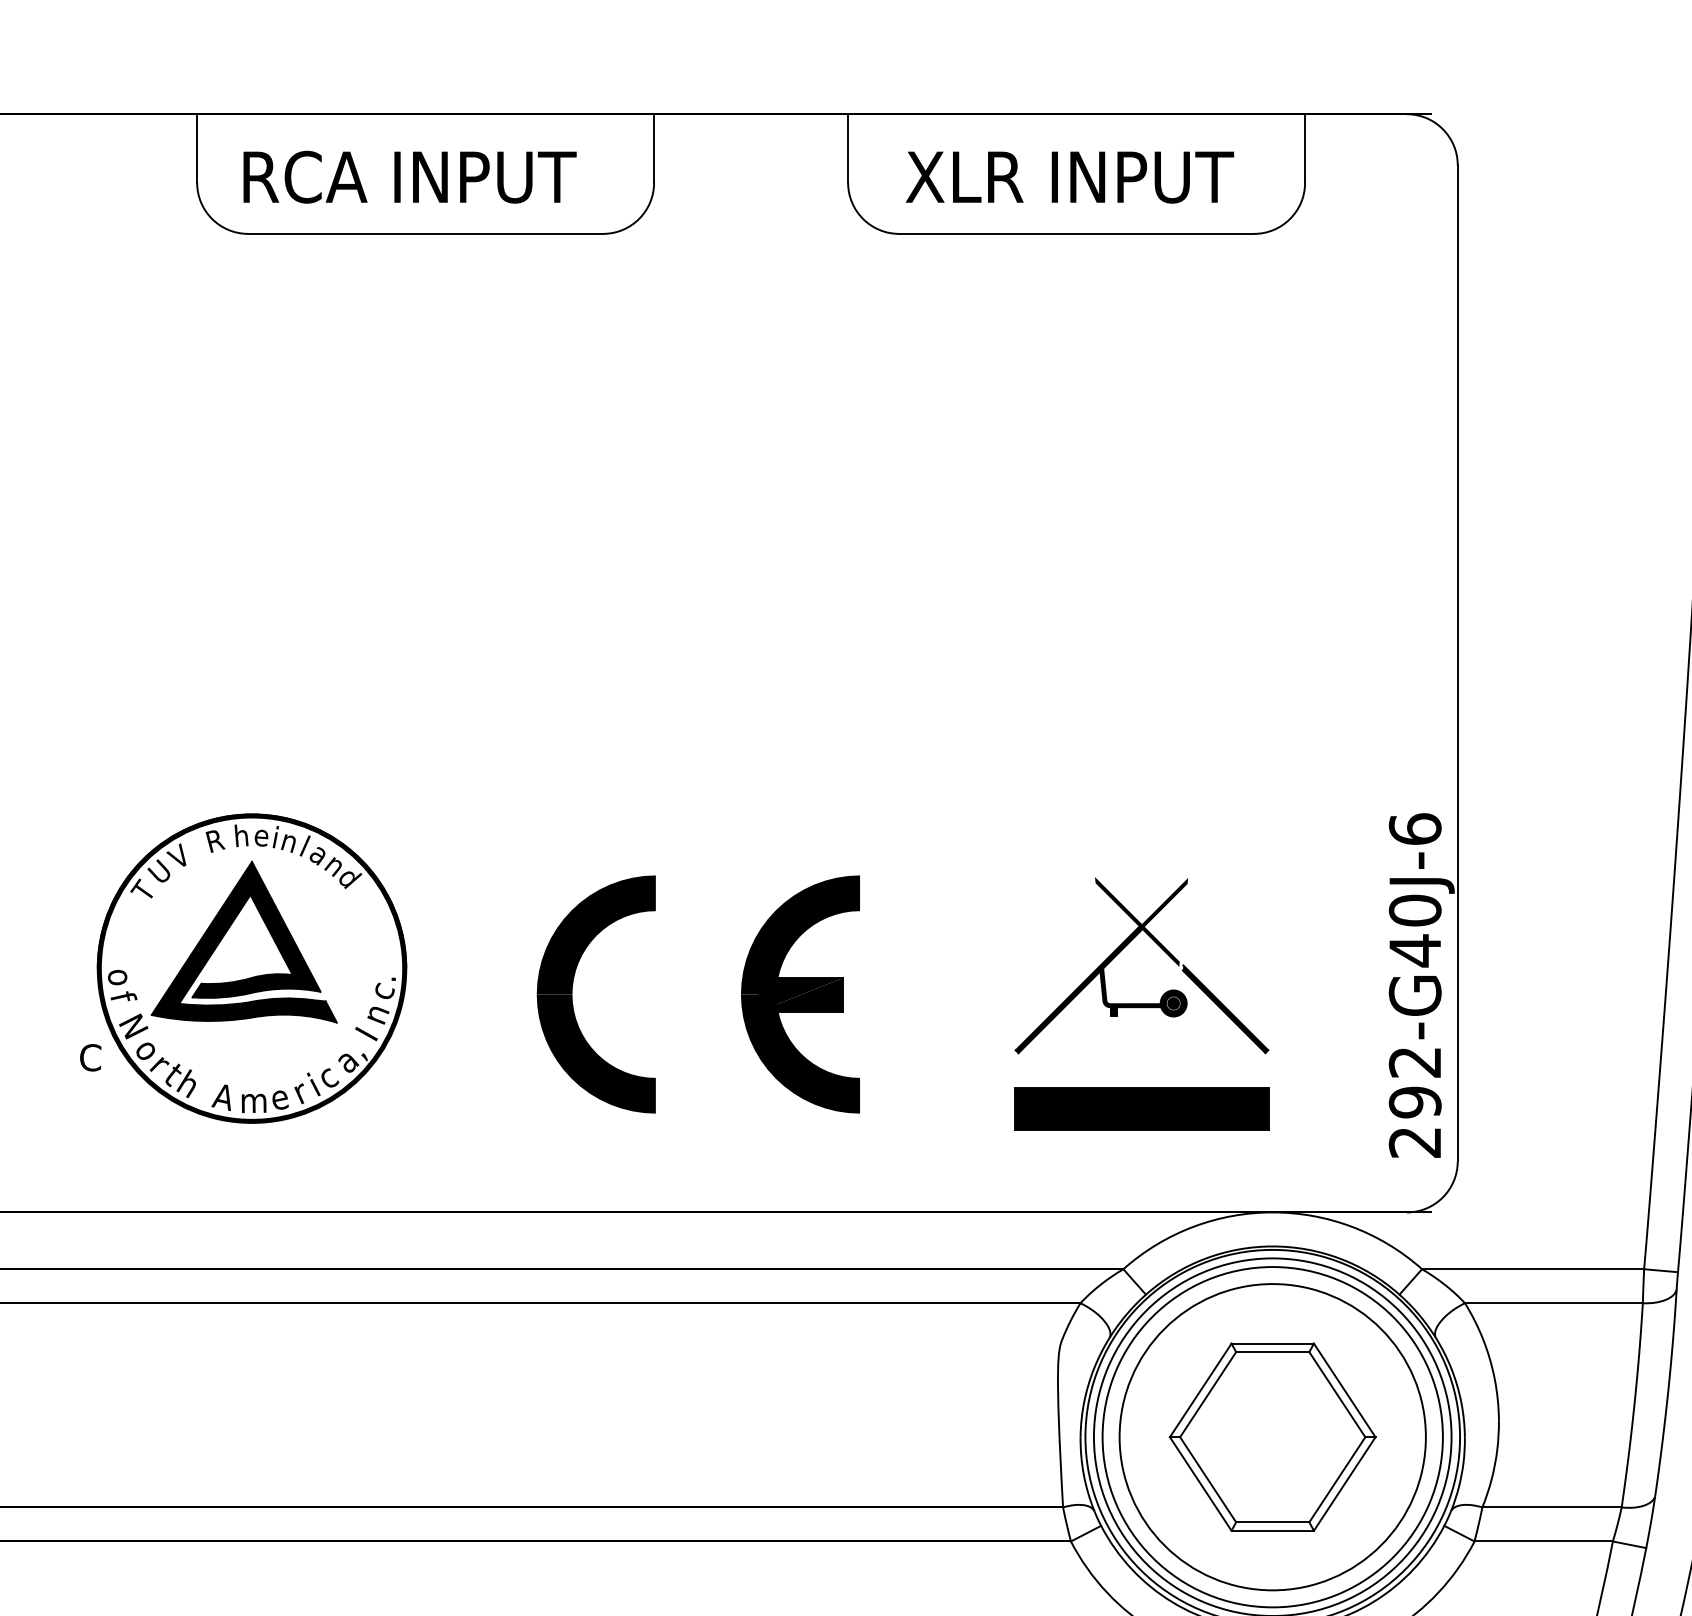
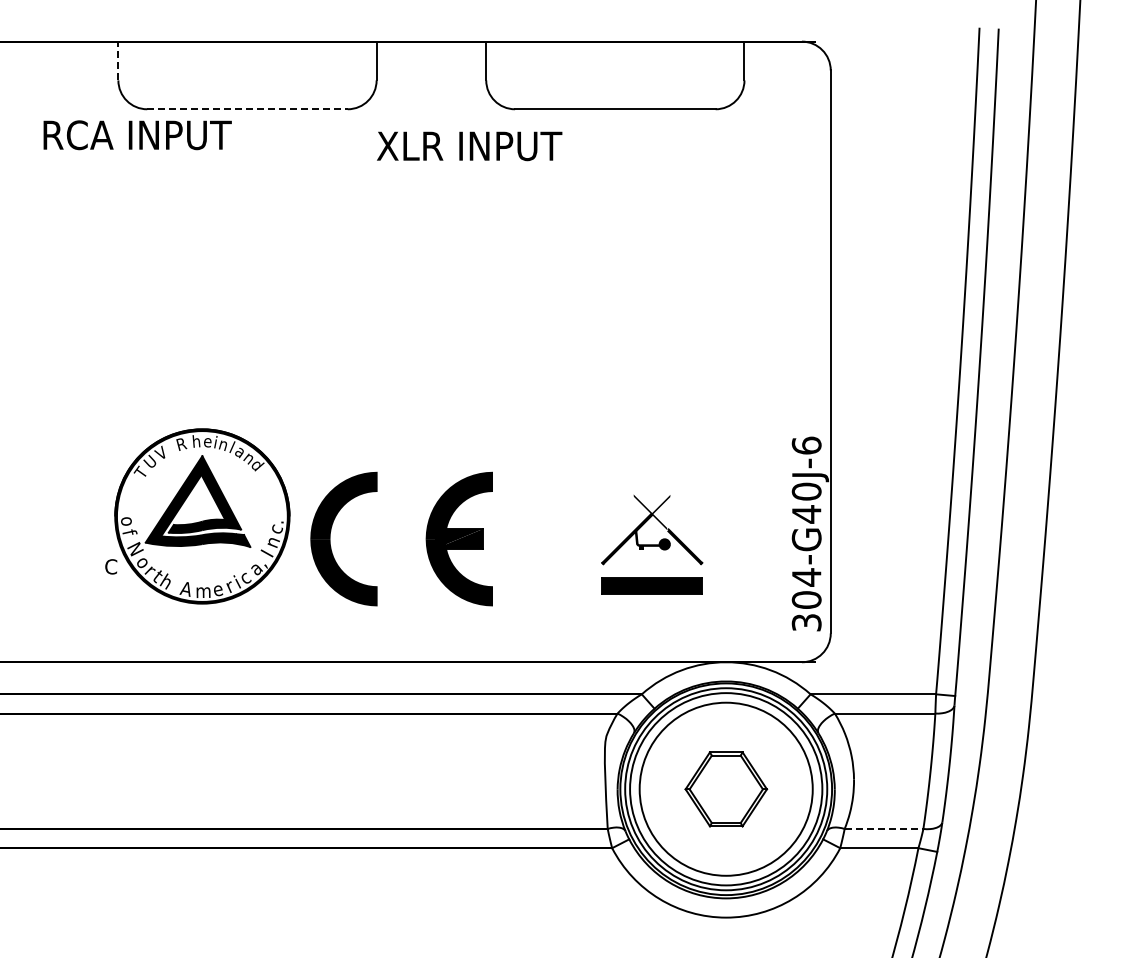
line: (197, 147) -> (118, 60), solid -> dashed
text: (409, 177) -> (137, 135), moved
text: (1069, 177) -> (469, 146), moved
line: (427, 234) -> (248, 109), solid -> dashed
part: (243, 968) -> (197, 516), moved
part: (1140, 1004) -> (651, 544), size x0.7
text: (1414, 1101) -> (806, 599), 292-G40J-6 -> 304-G40J-6
part: (1273, 1437) -> (726, 789), size x0.7
line: (1552, 1506) -> (884, 828), solid -> dashed

